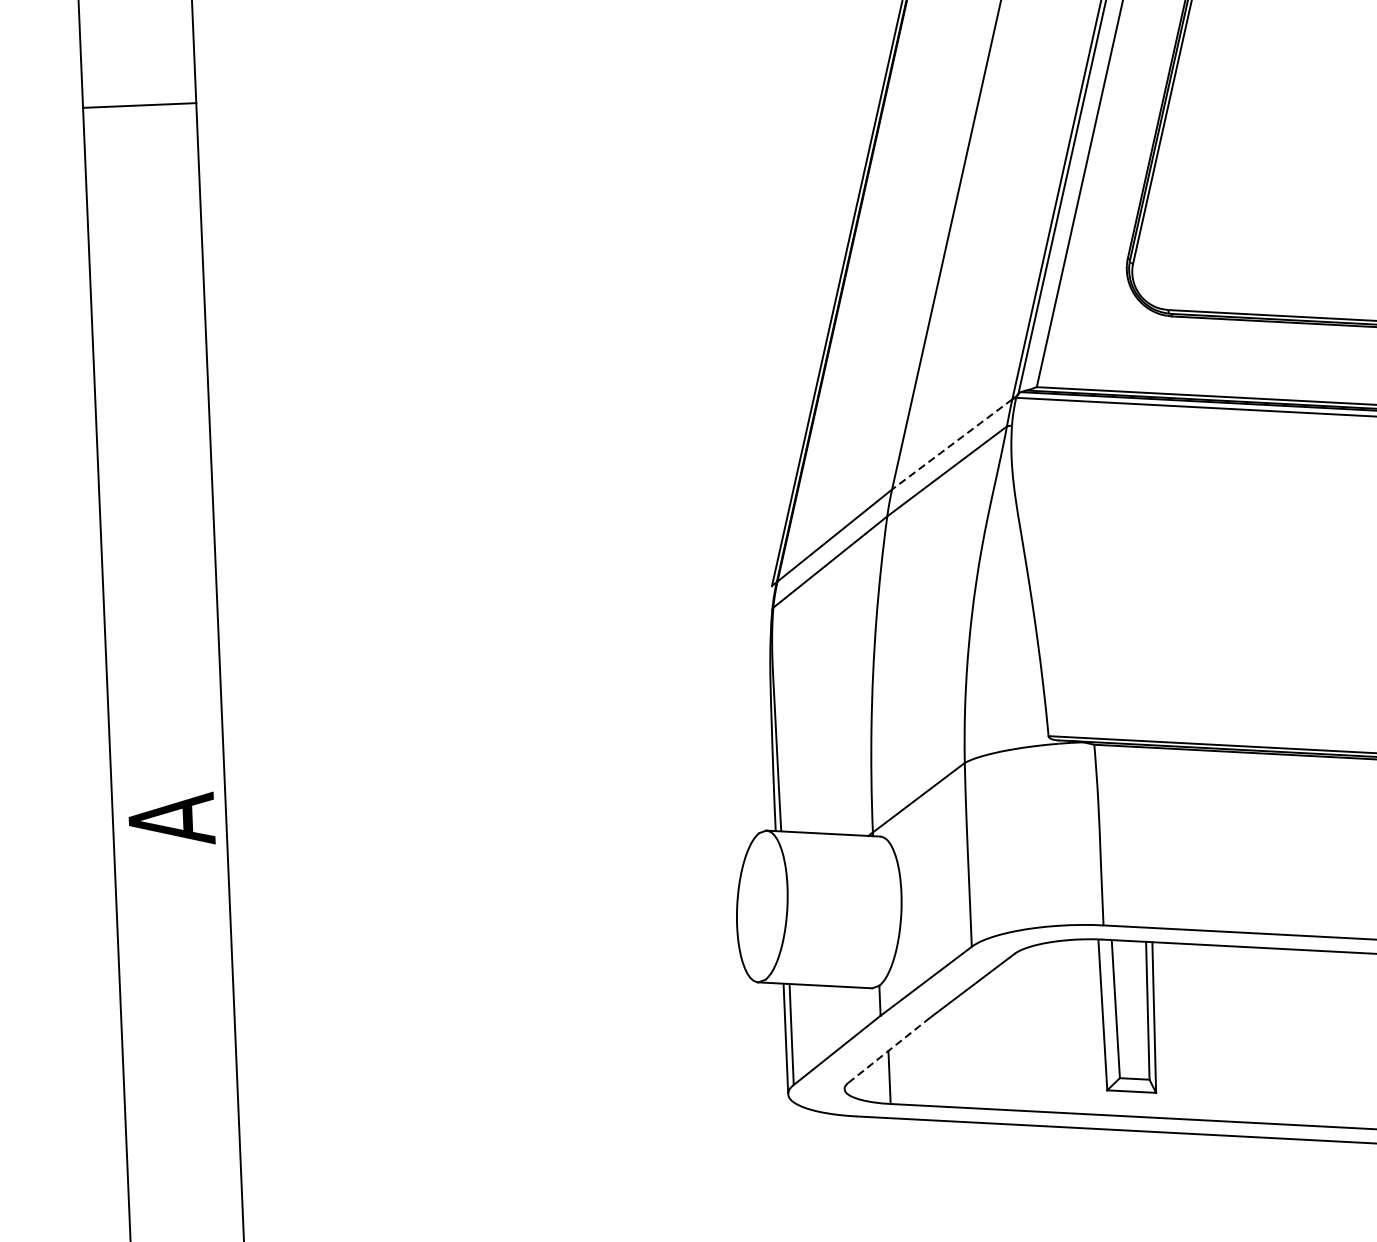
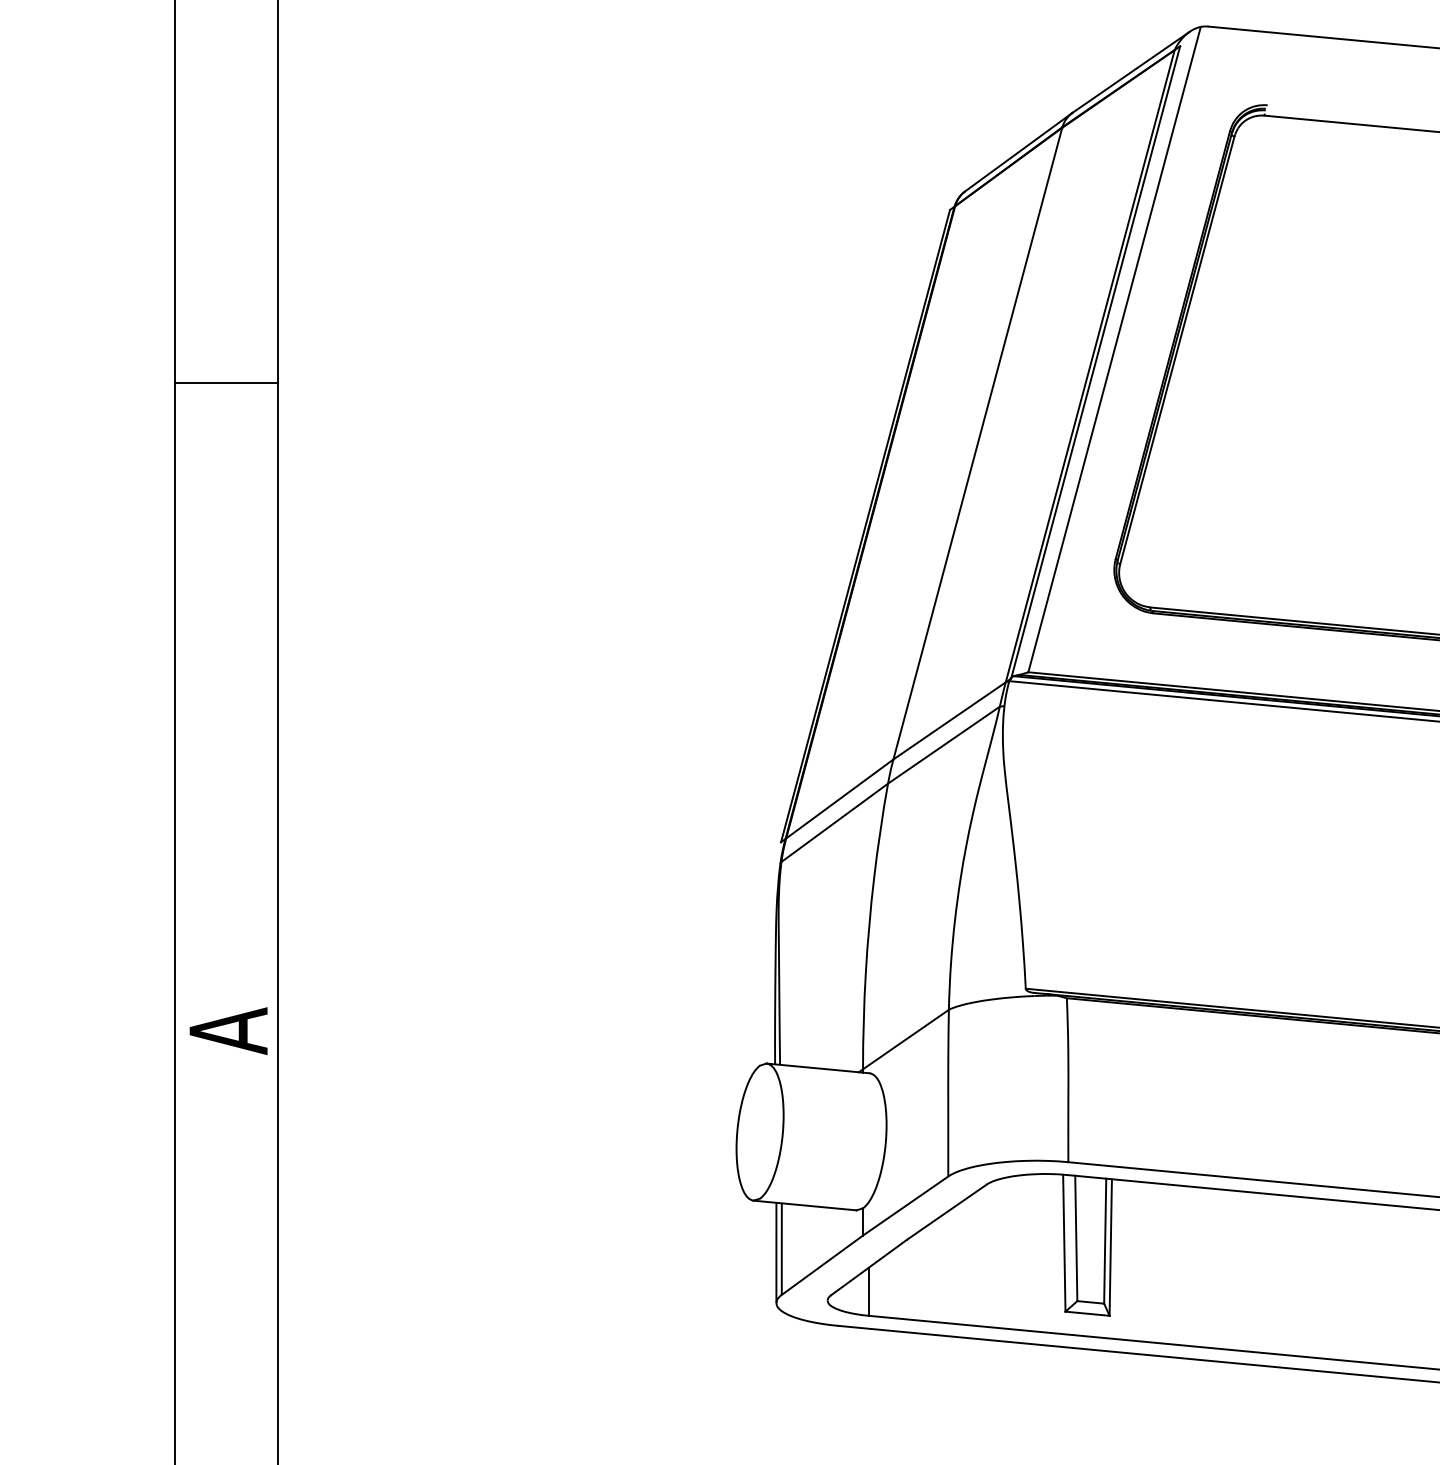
line: (952, 445) -> (949, 721), dashed -> solid
line: (889, 1050) -> (869, 1267), dashed -> solid

